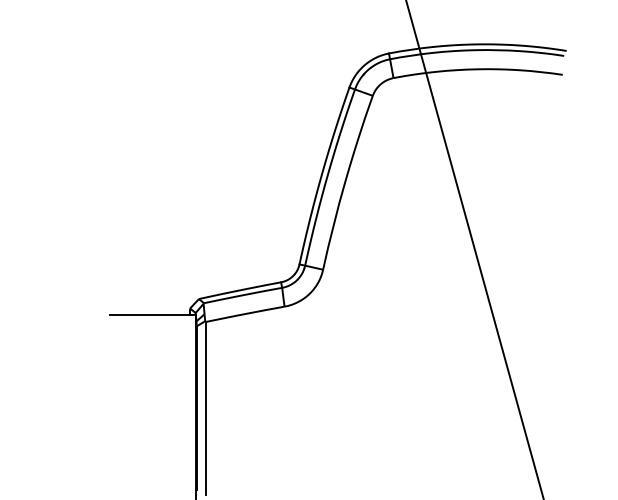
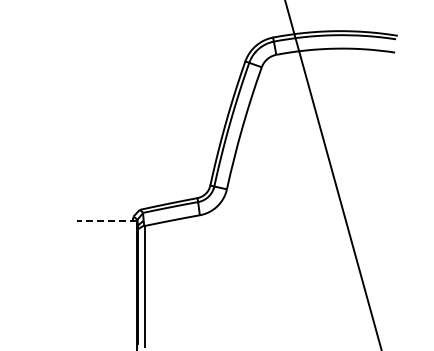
line: (151, 315) -> (106, 221), solid -> dashed

